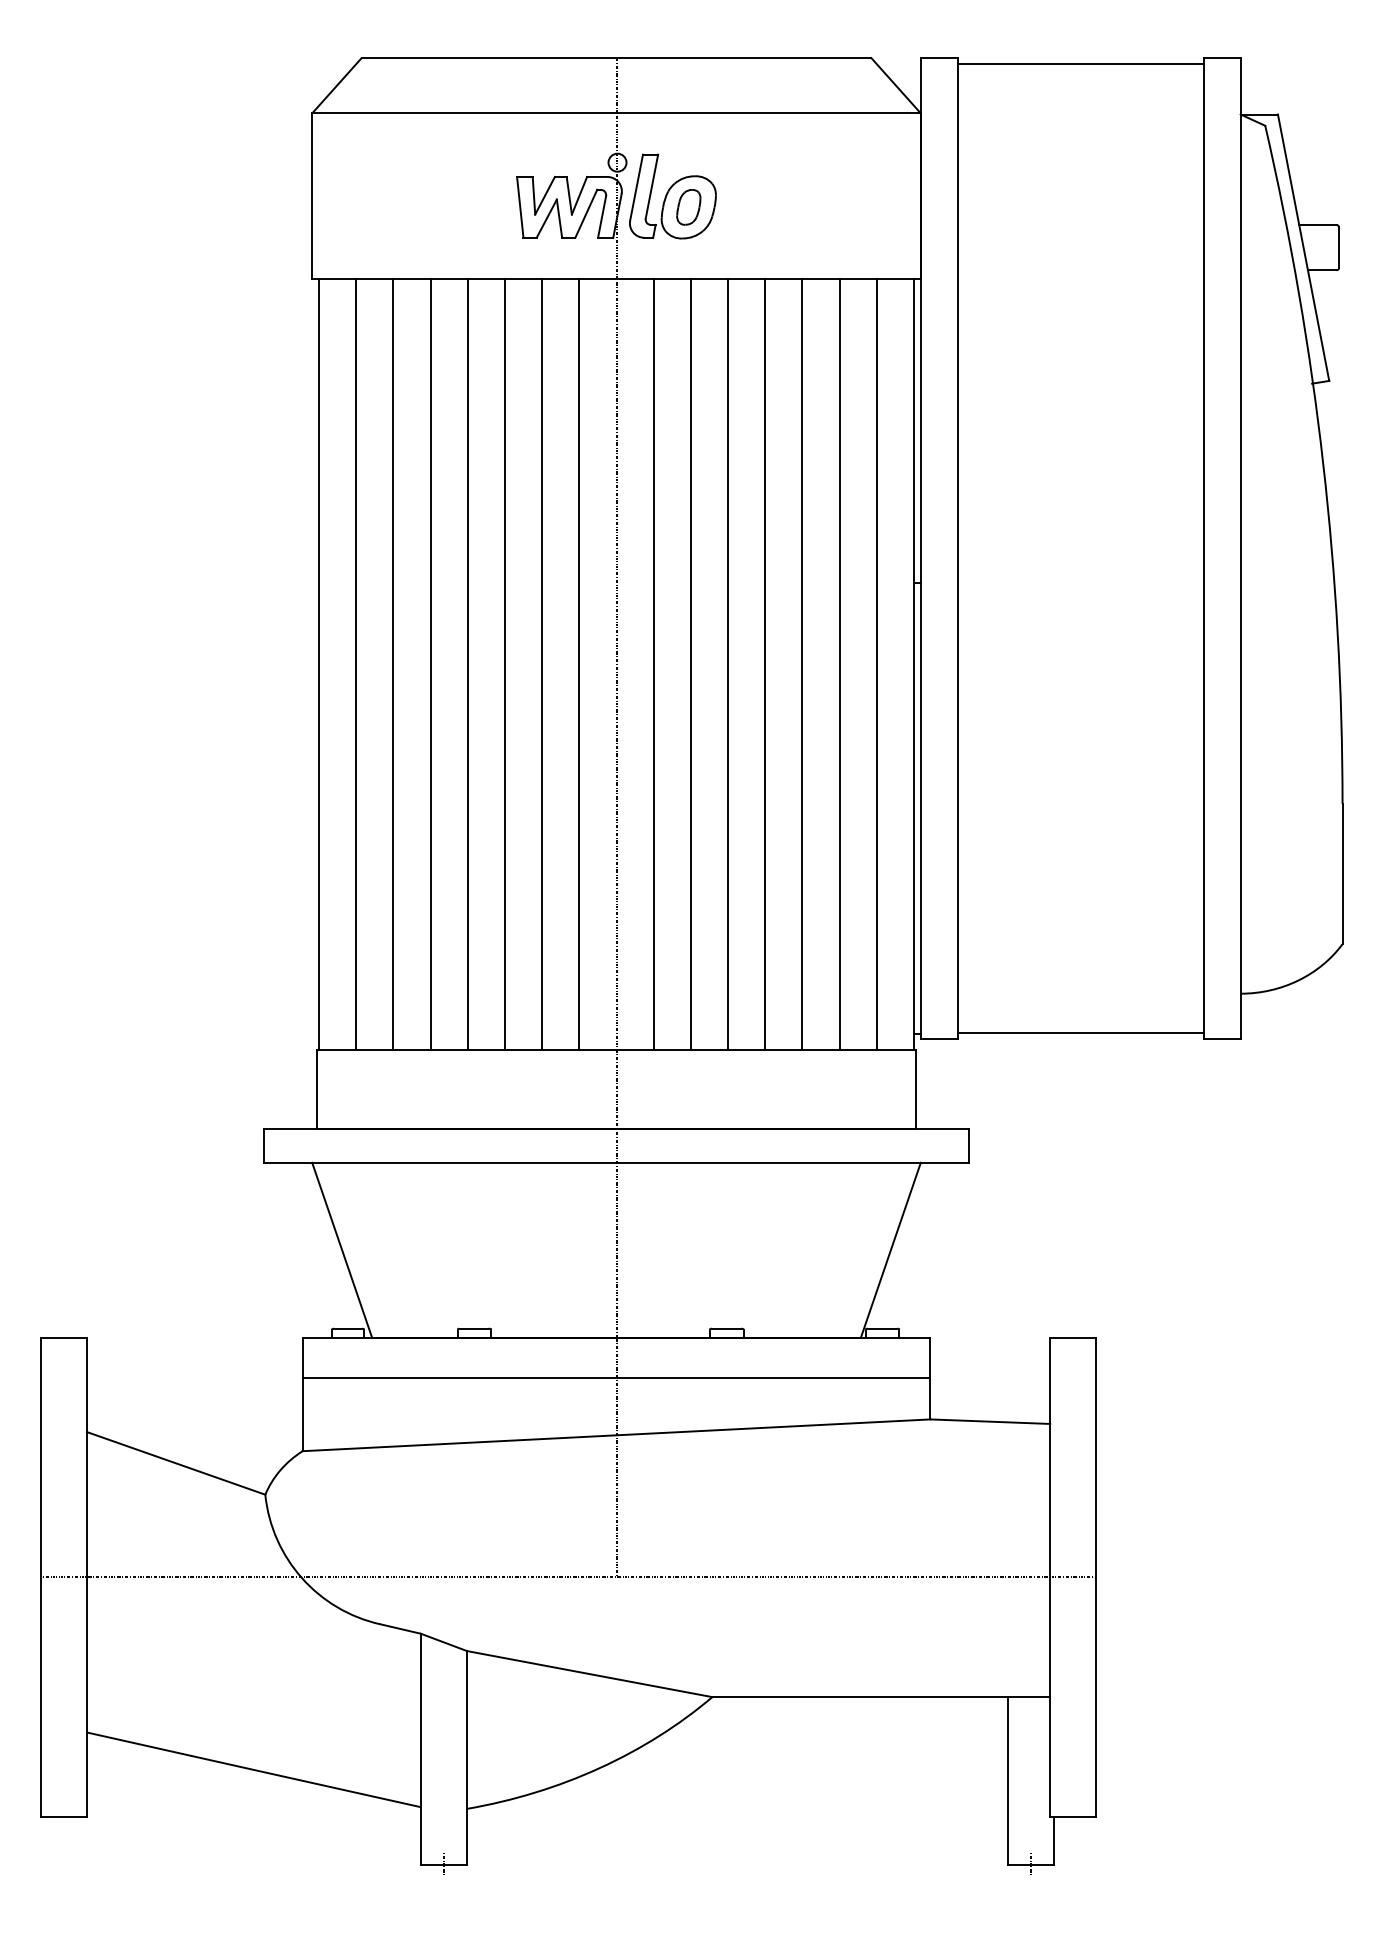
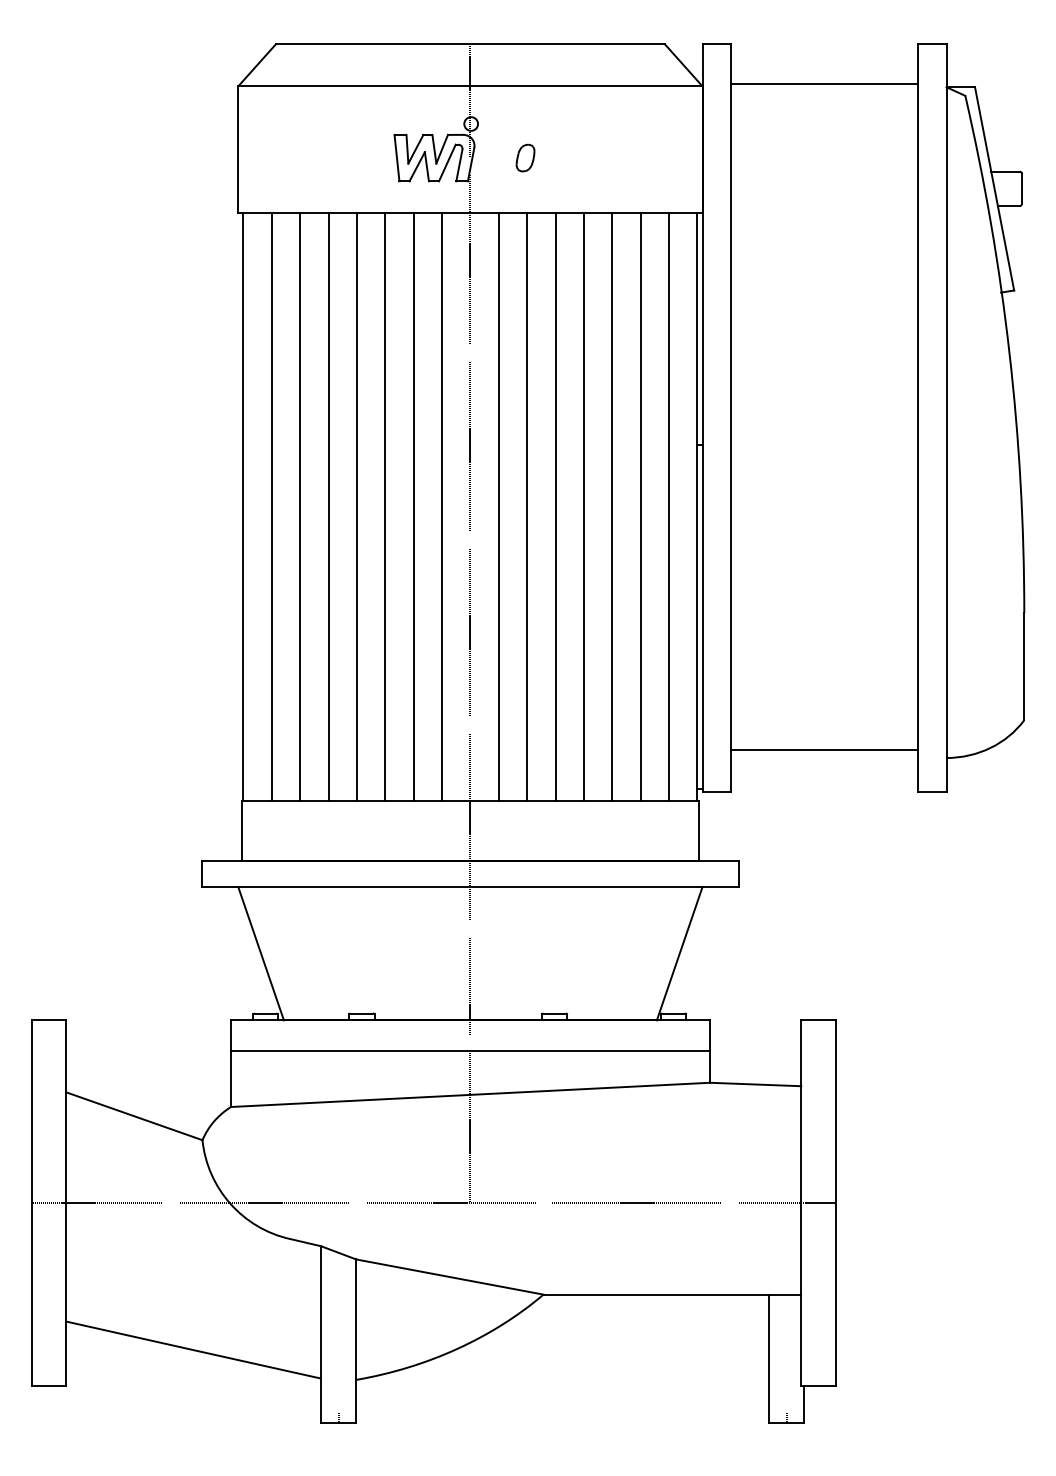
line: (1080, 63) -> (824, 83), moved
part: (672, 196) -> (513, 149), removed
line: (1080, 1033) -> (824, 750), moved

